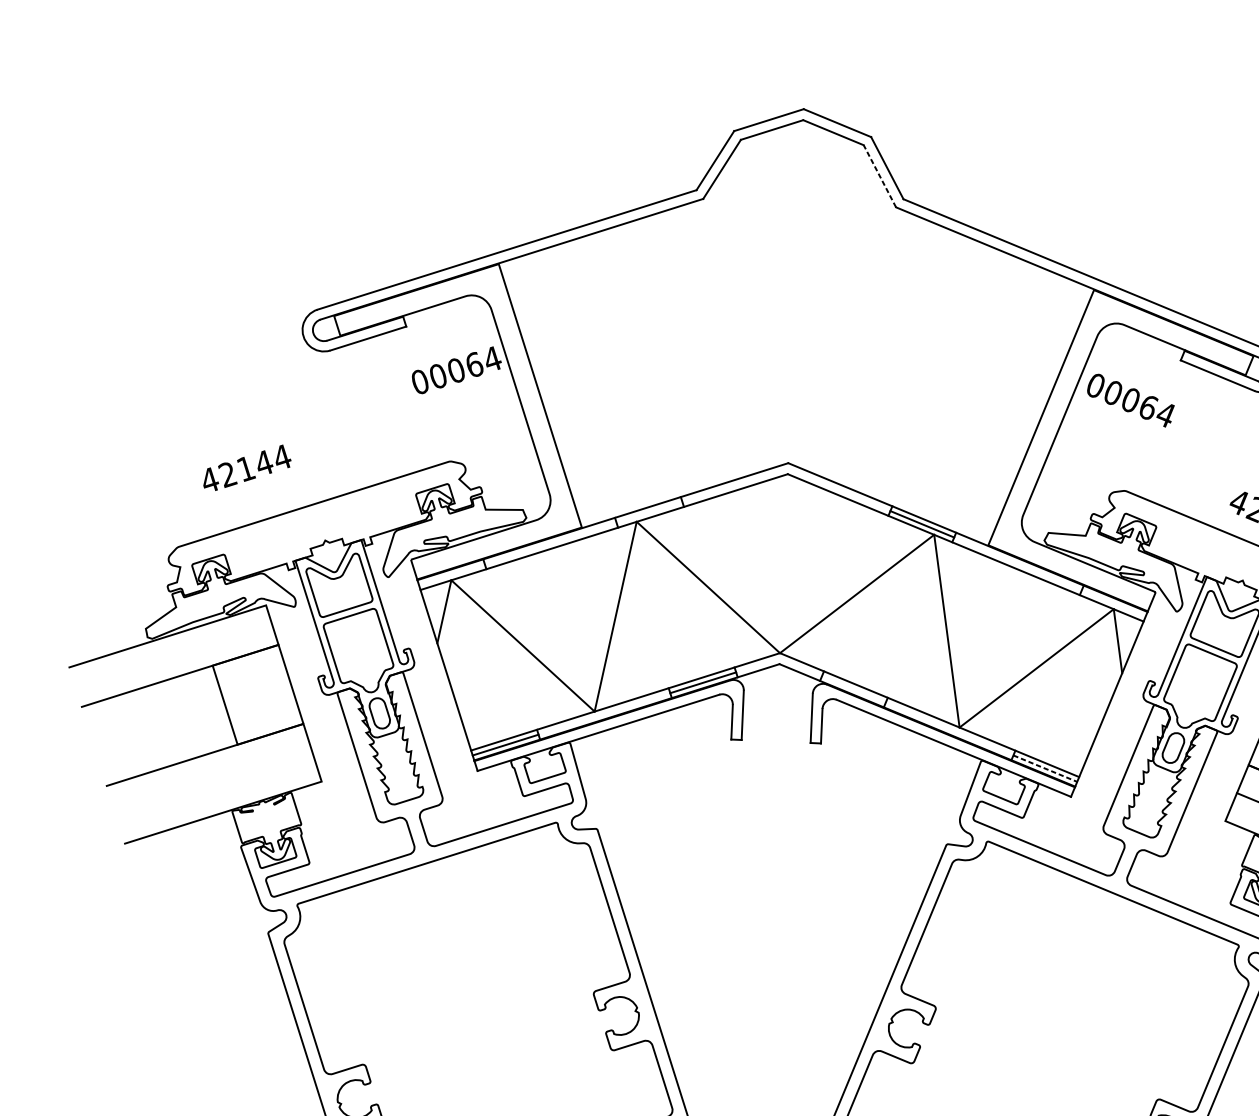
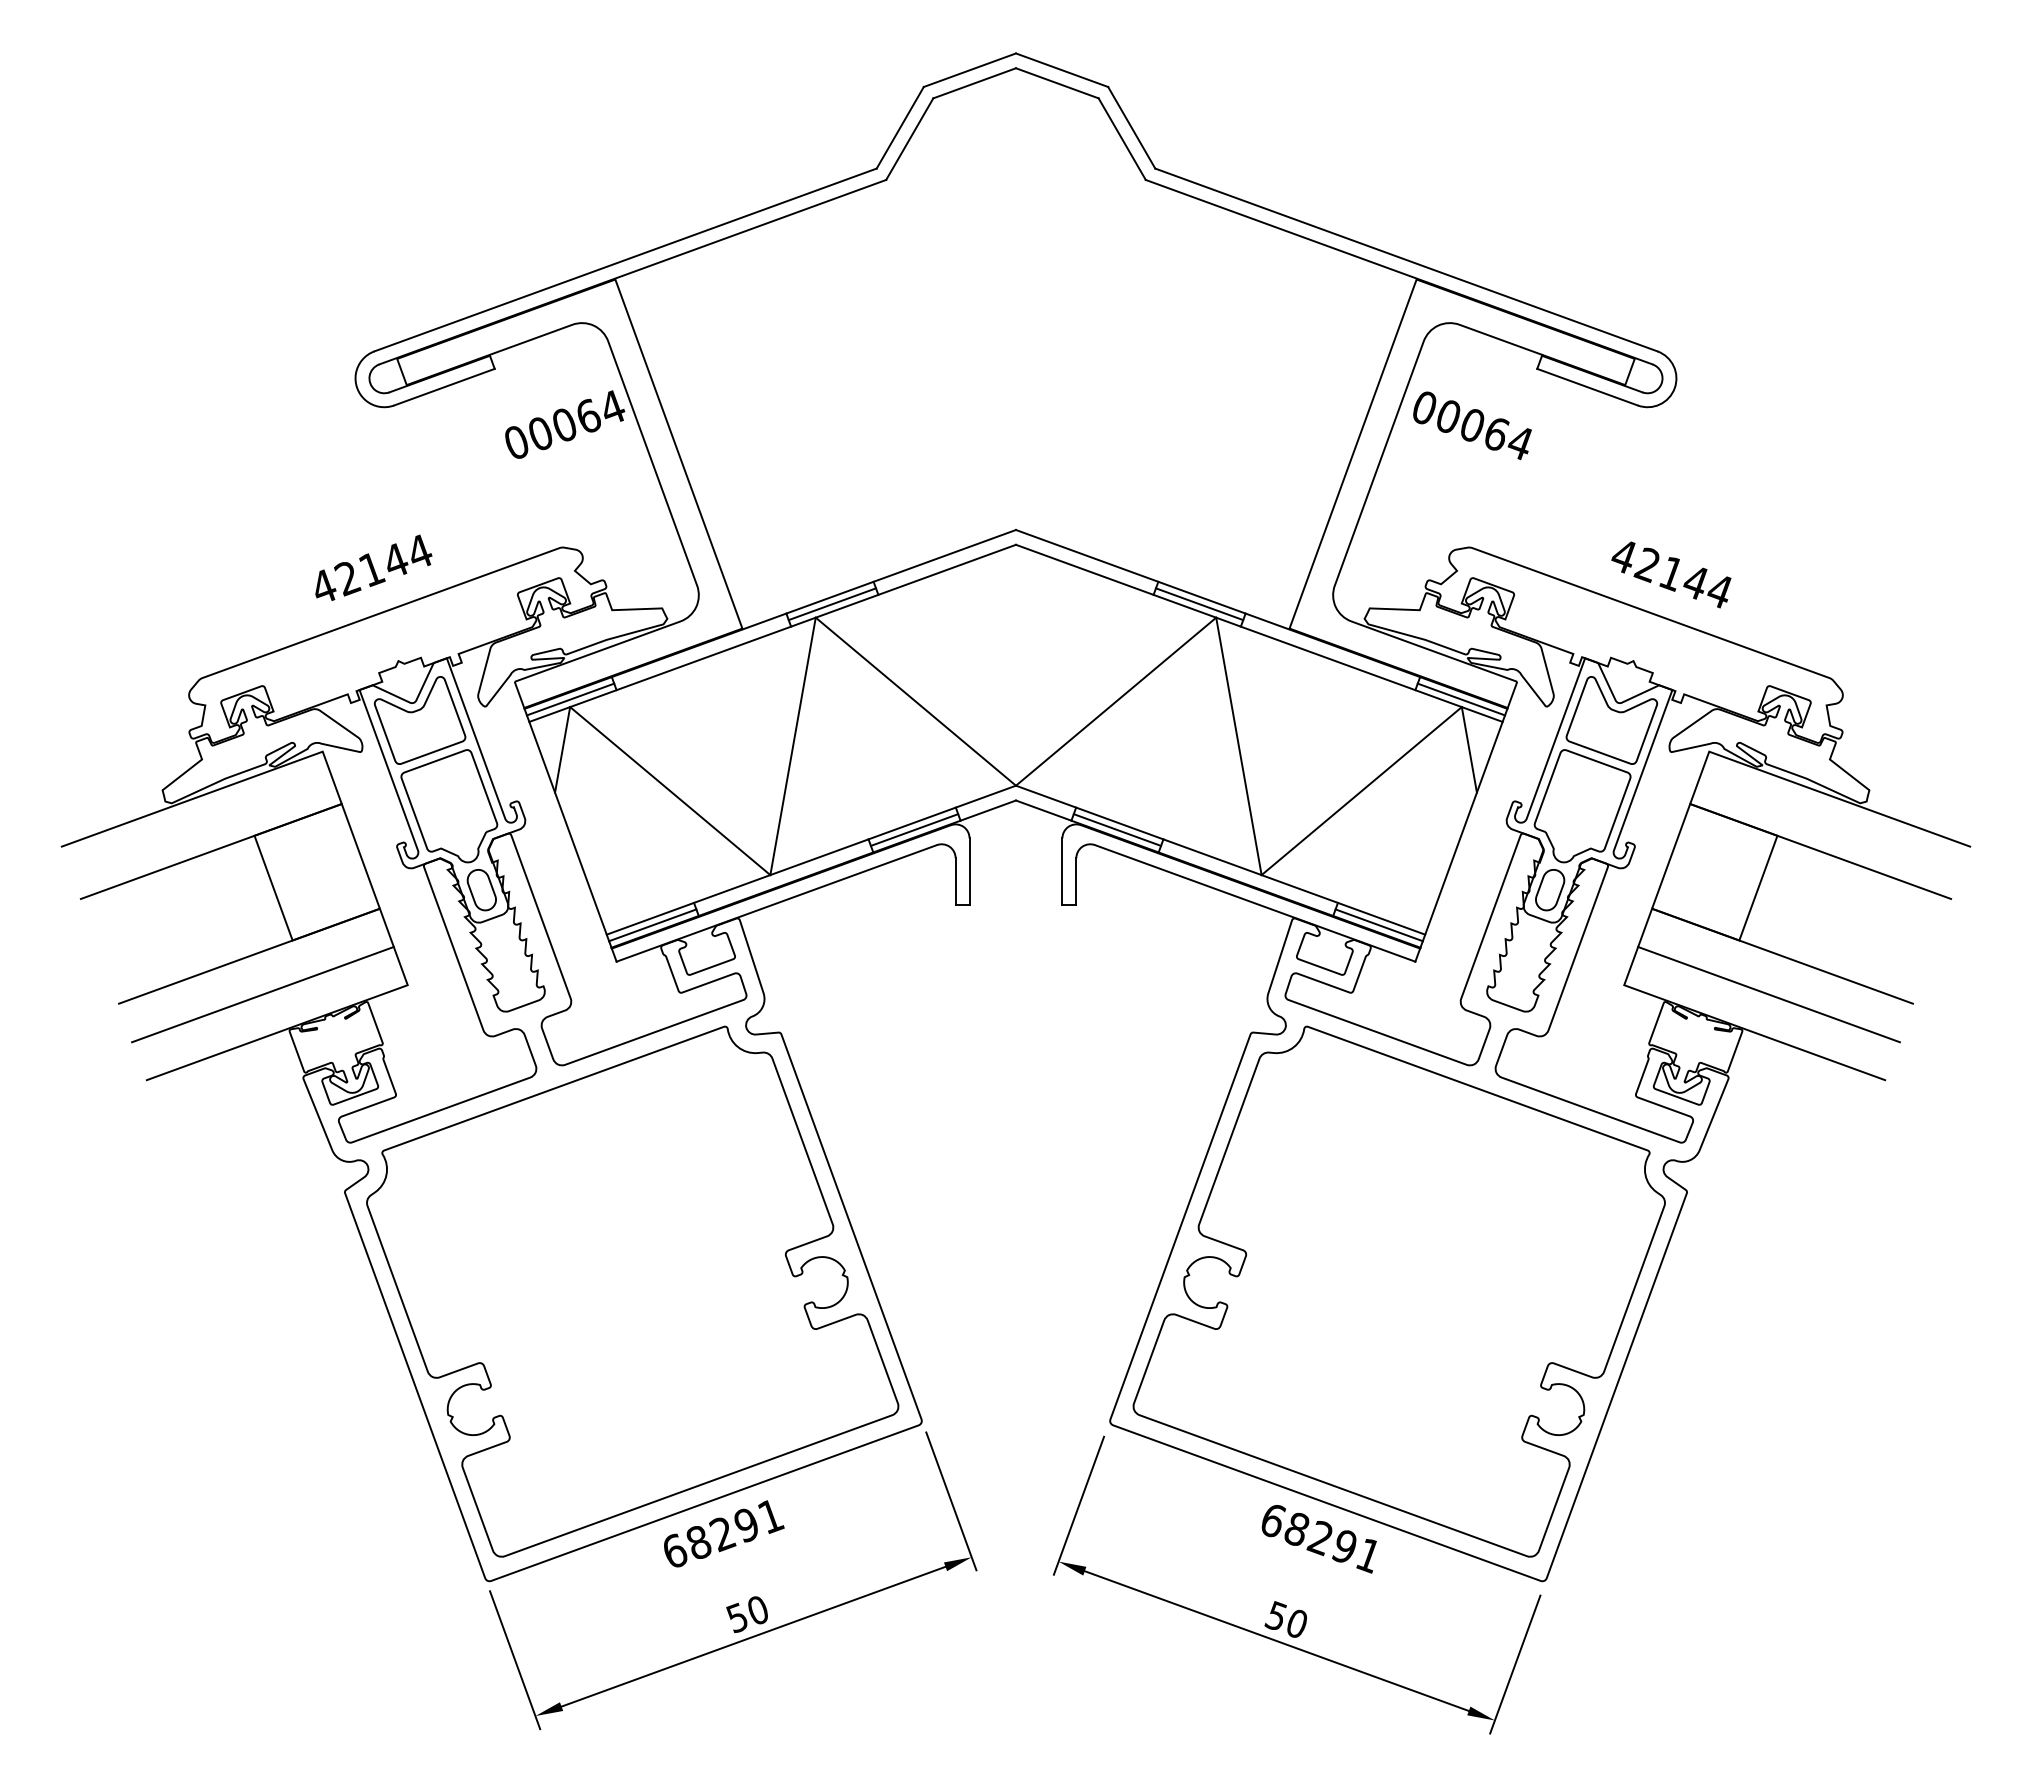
line: (879, 175) -> (1121, 138), dashed -> solid
text: (247, 467) -> (373, 567), moved
line: (649, 512) -> (832, 604), added
line: (451, 574) -> (570, 699), added
line: (1113, 603) -> (1461, 699), added
line: (854, 688) -> (1117, 829), added
line: (1045, 768) -> (1379, 925), dashed -> solid
line: (213, 783) -> (262, 994), added

